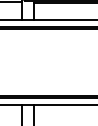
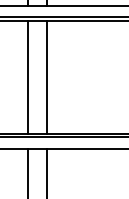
line: (22, 62) -> (27, 77), added
line: (33, 62) -> (46, 77), added

